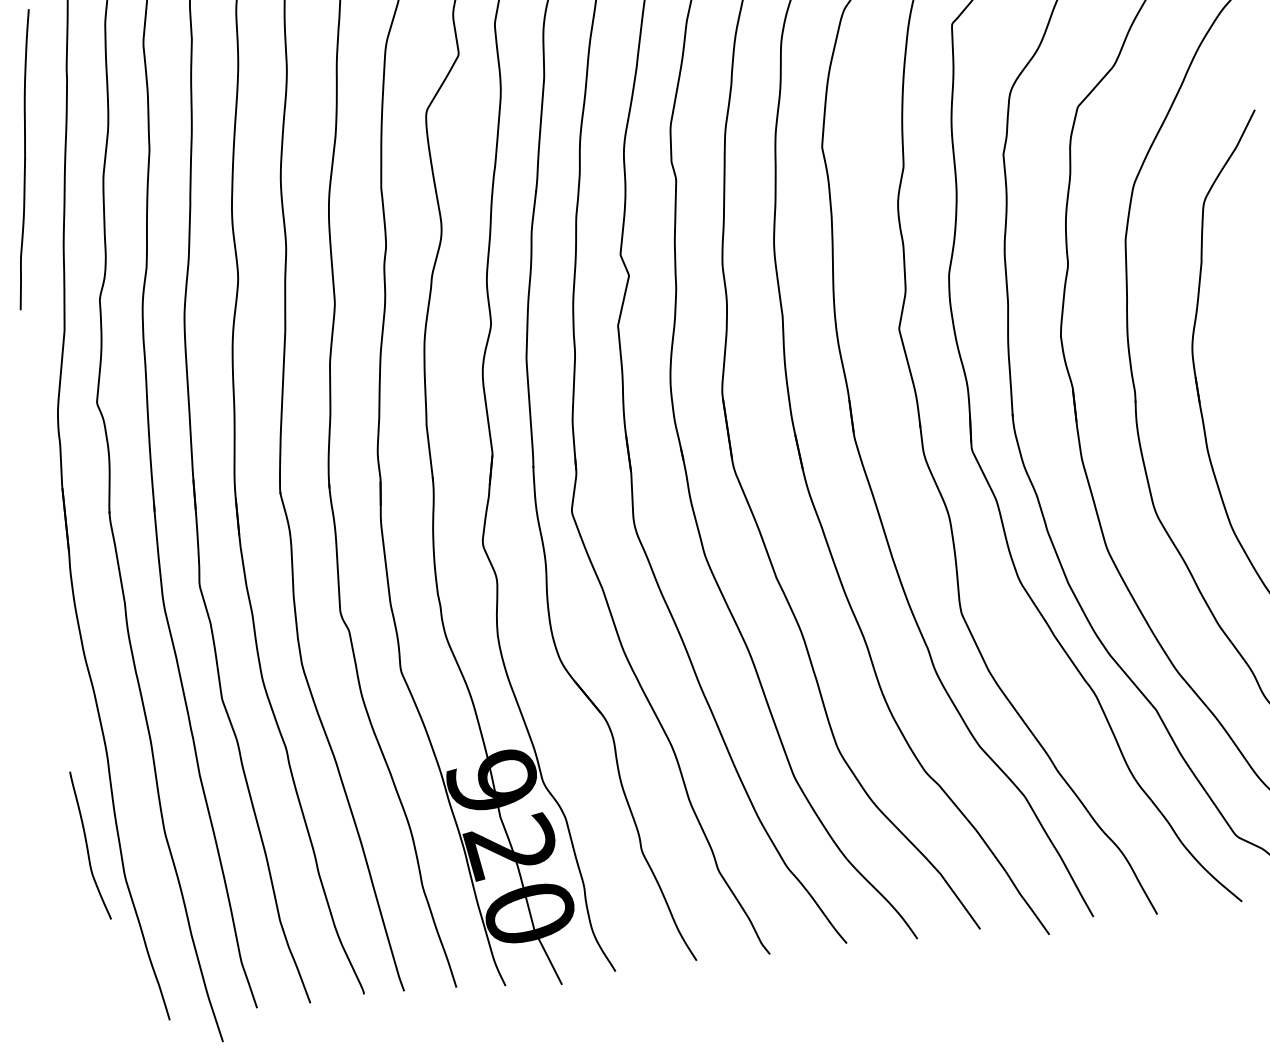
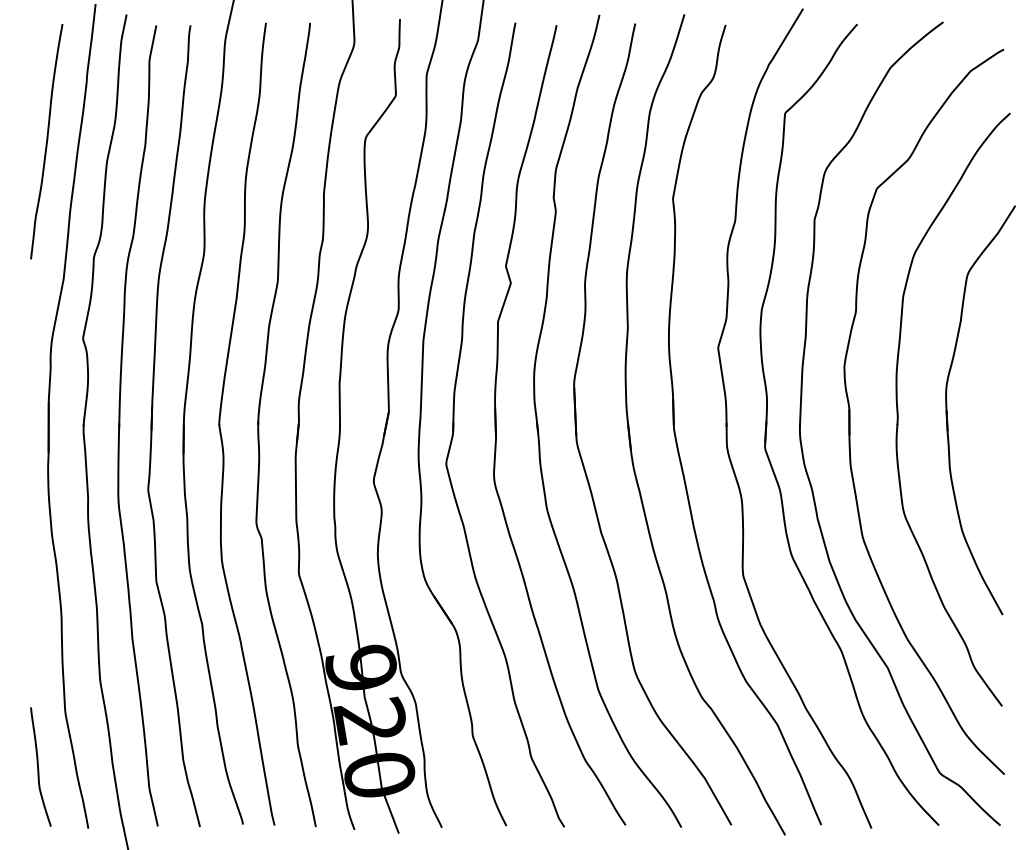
curve: (87, 845) -> (38, 766), moved

